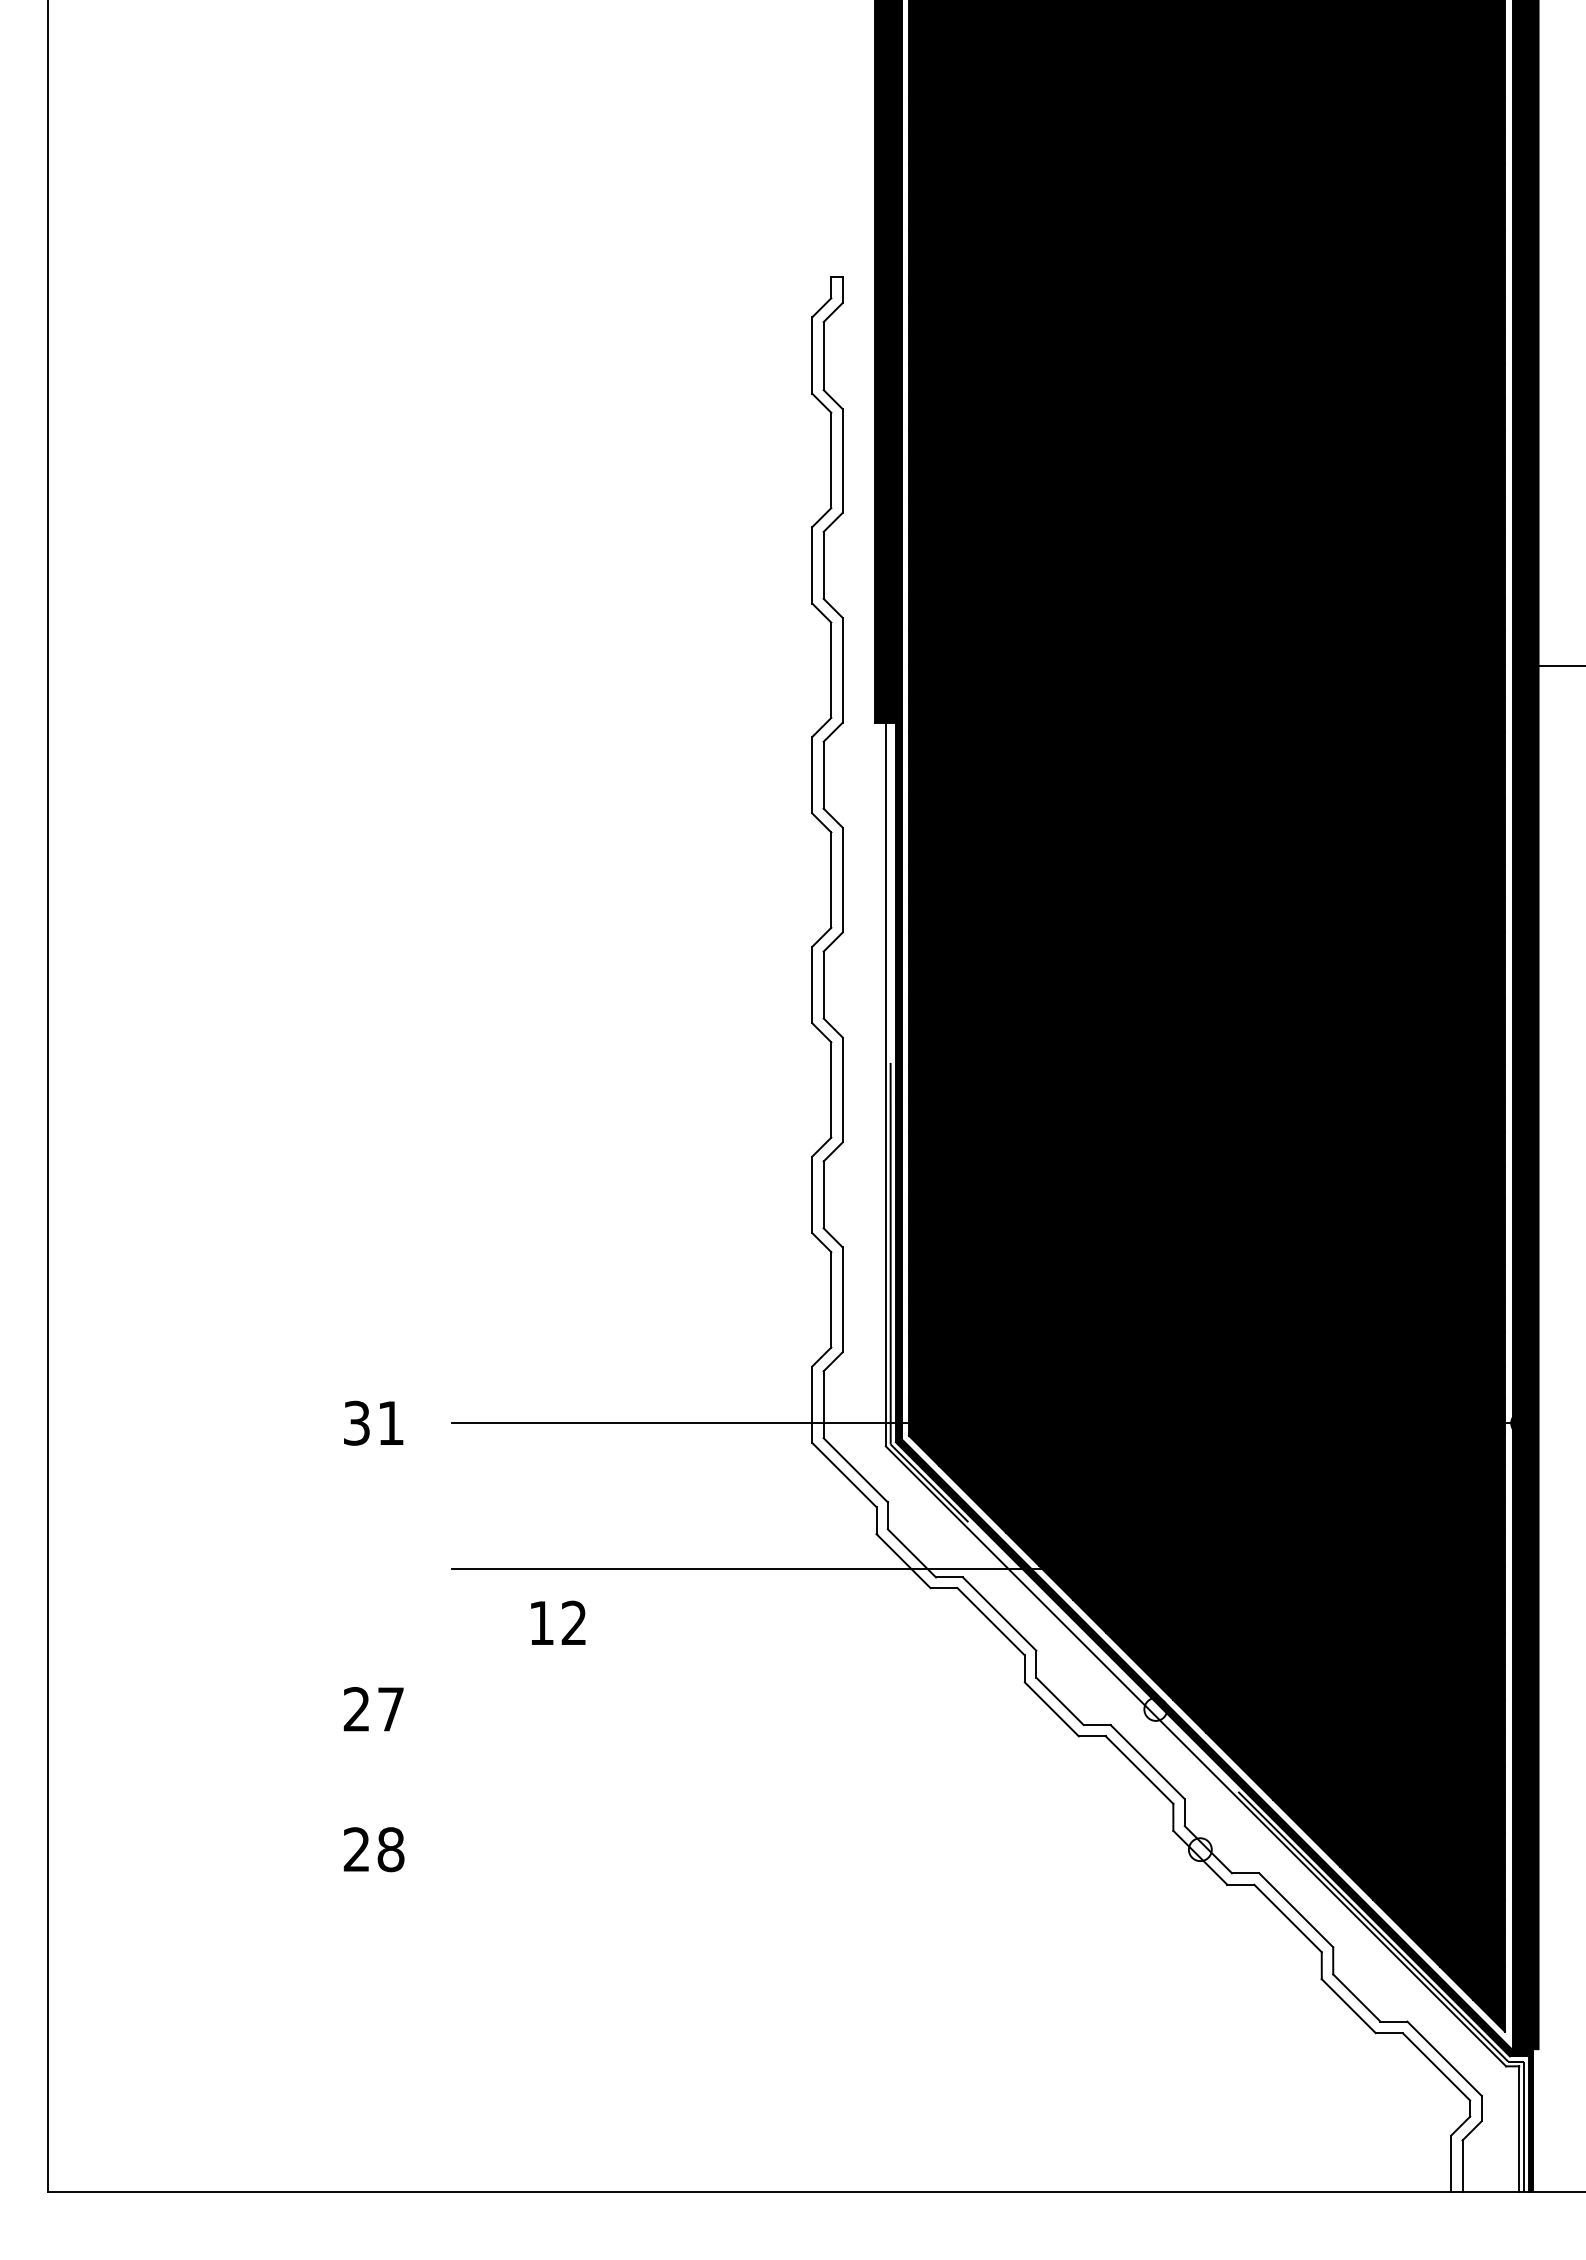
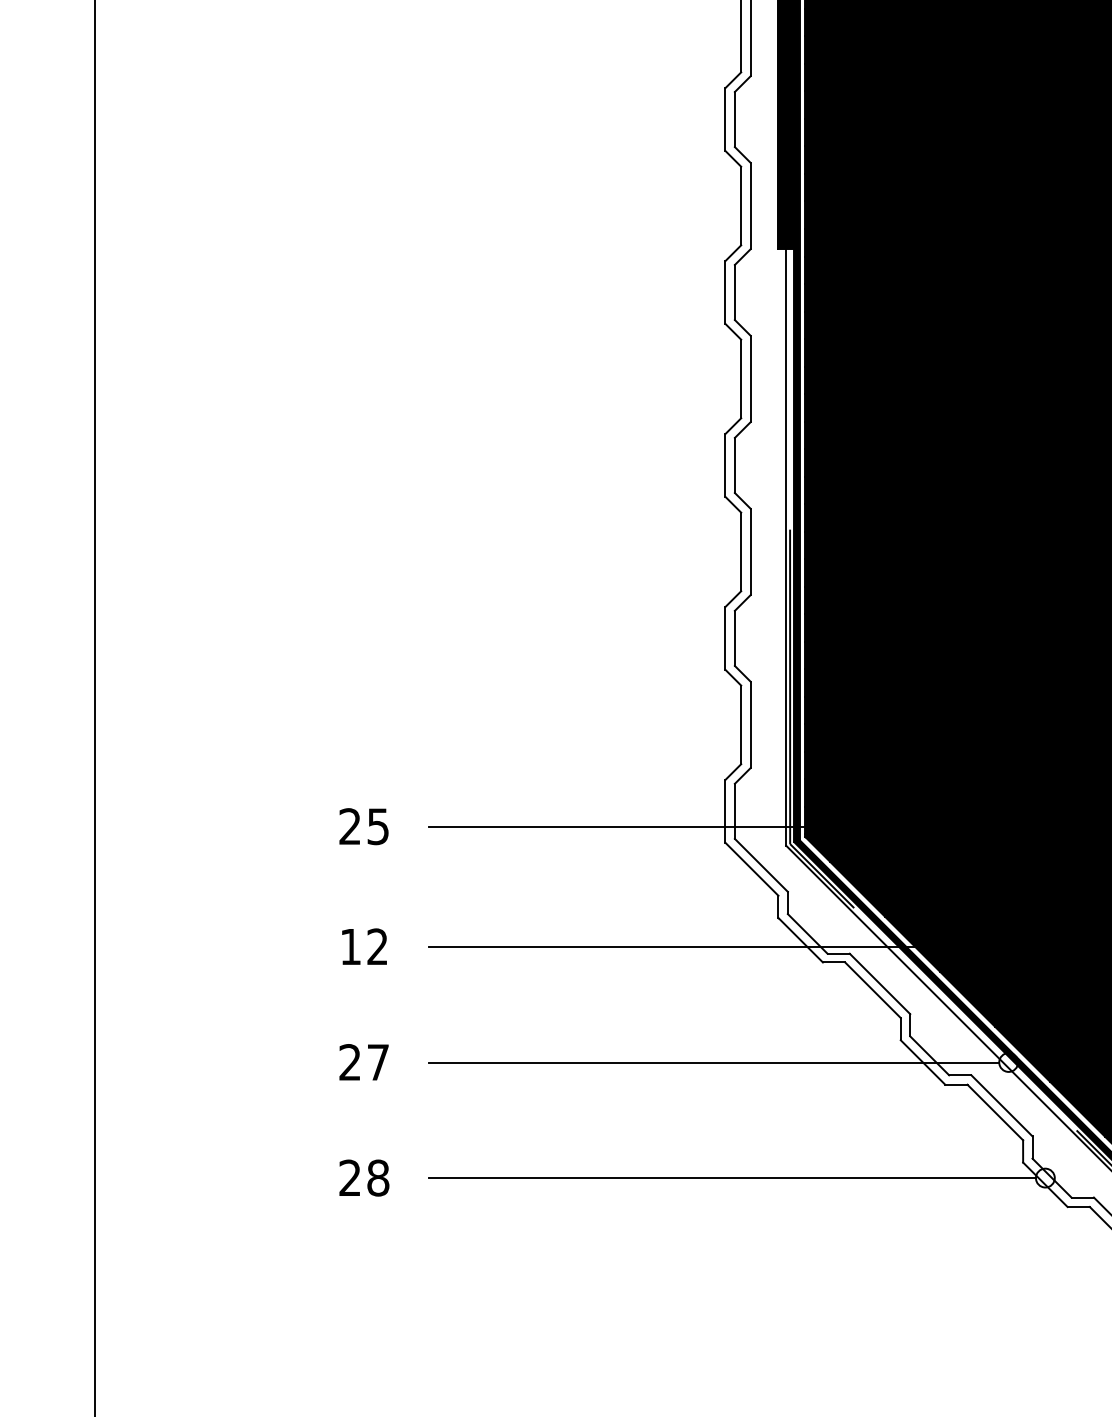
text: (373, 1423) -> (363, 826), 31 -> 25
text: (558, 1622) -> (364, 946), moved
line: (797, 1709) -> (713, 1062), added
line: (819, 1849) -> (731, 1177), added

